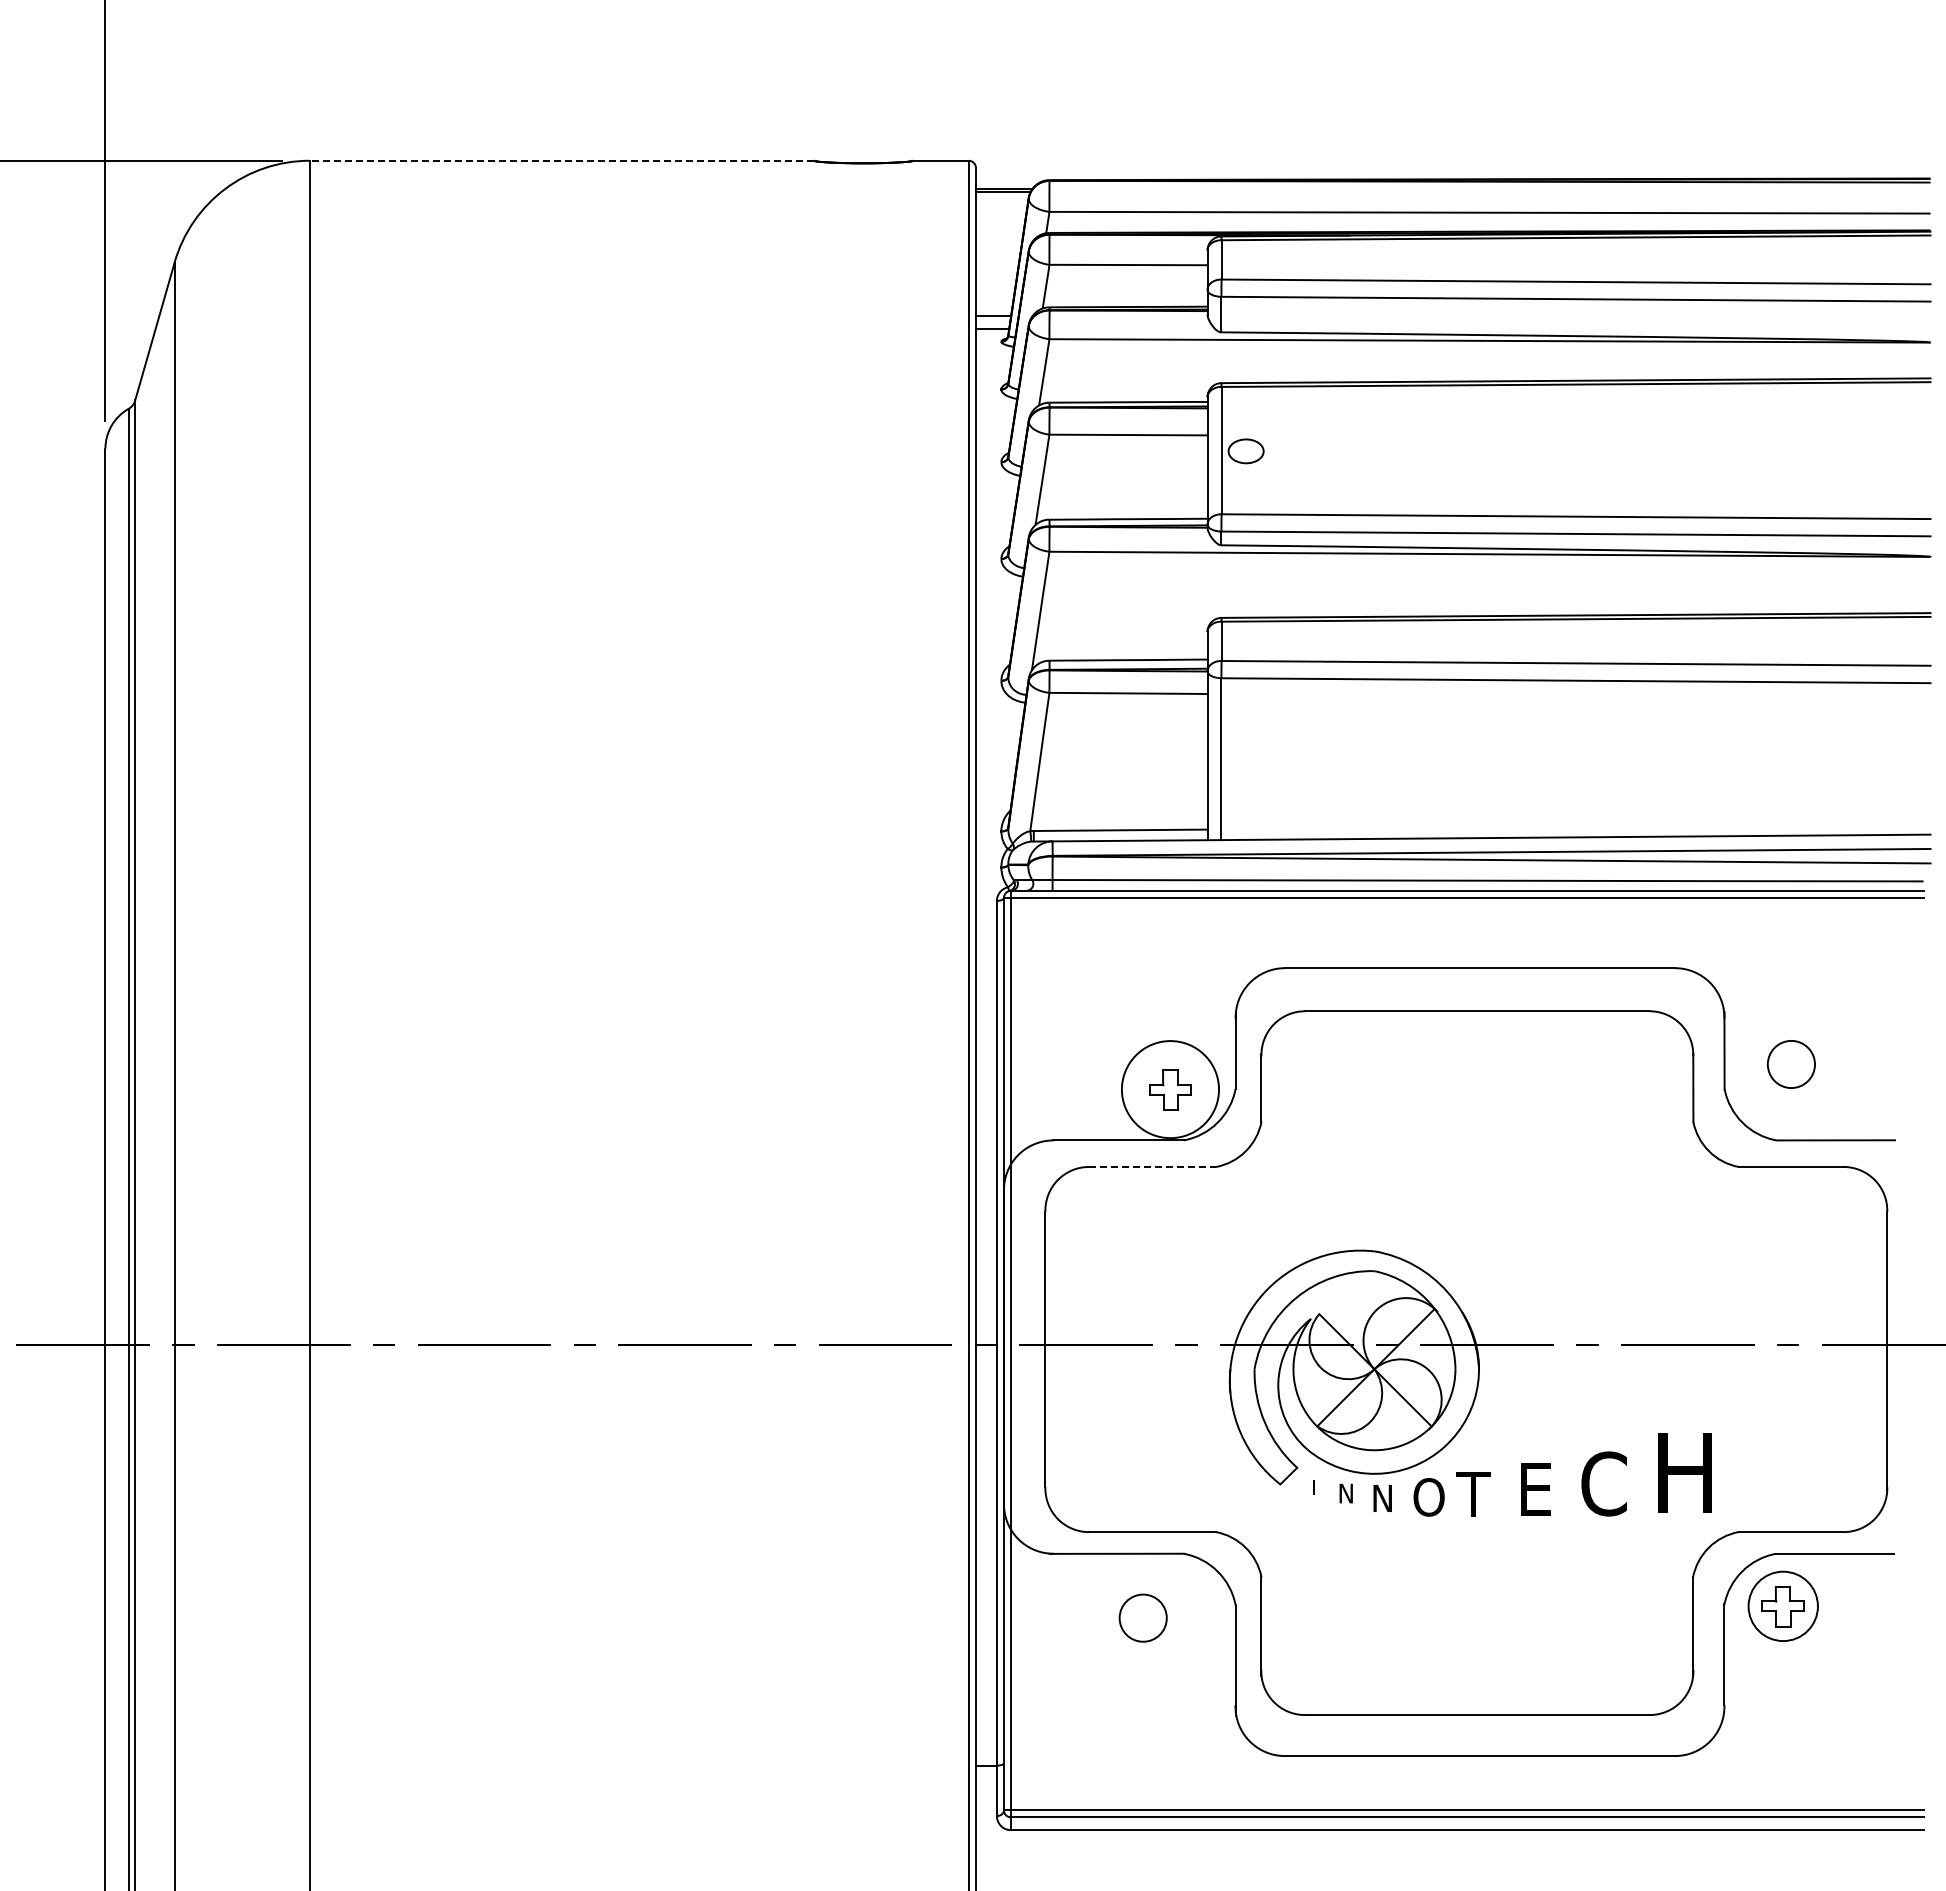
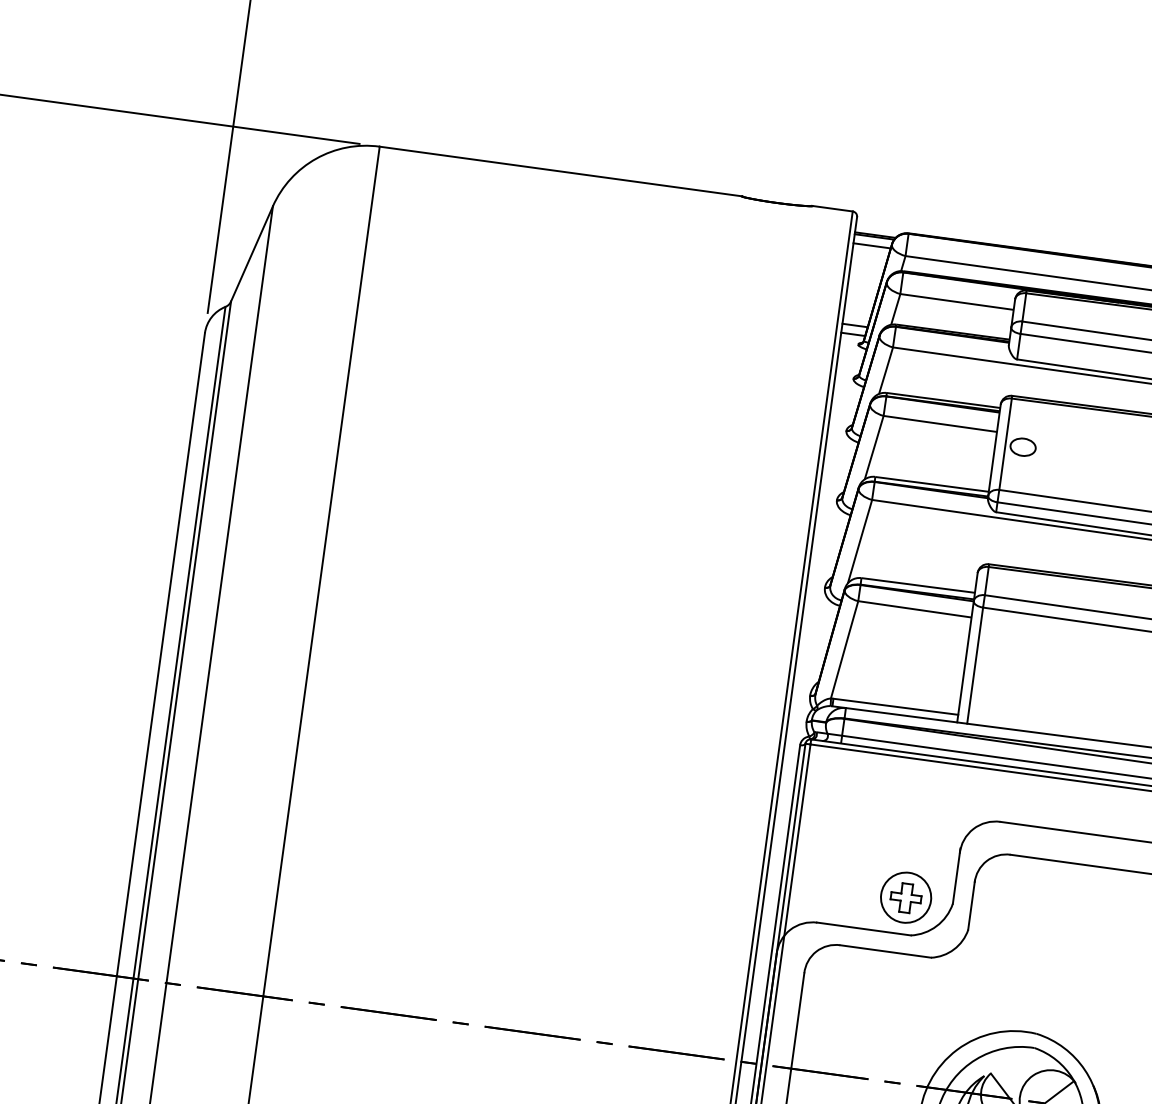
line: (561, 160) -> (560, 171), dashed -> solid
line: (1001, 204) -> (871, 246), added
circle: (1170, 1089) -> (906, 897), size x0.71
line: (1152, 1166) -> (885, 951), dashed -> solid

